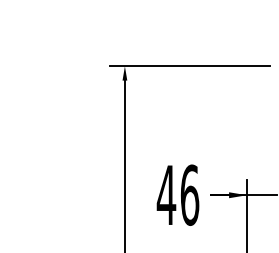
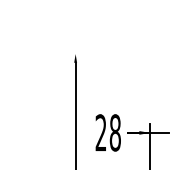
line: (190, 67) -> (115, 54), removed
text: (178, 194) -> (108, 132), 46 -> 28

